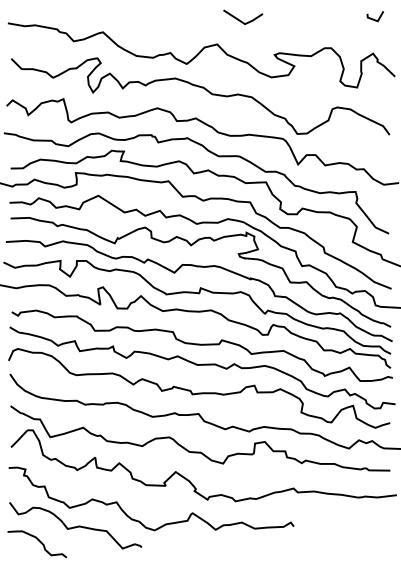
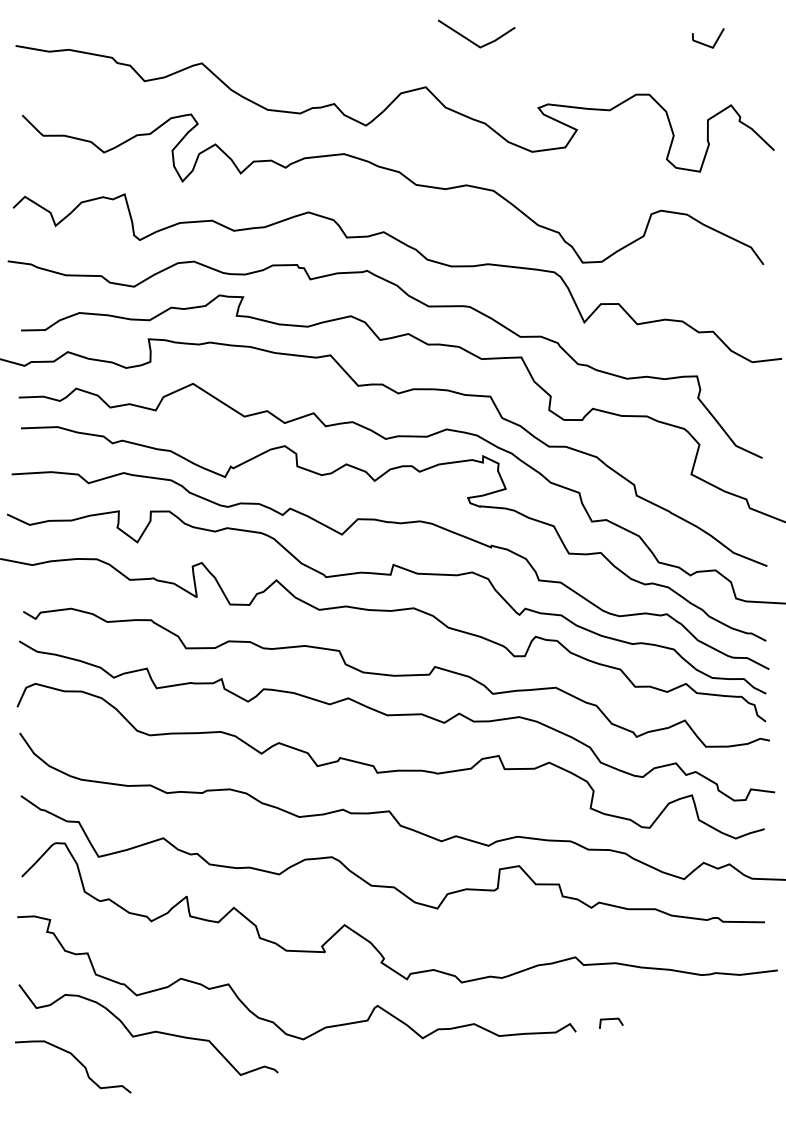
line: (373, 18) -> (704, 42), moved
line: (311, 520) -> (610, 1020), added

